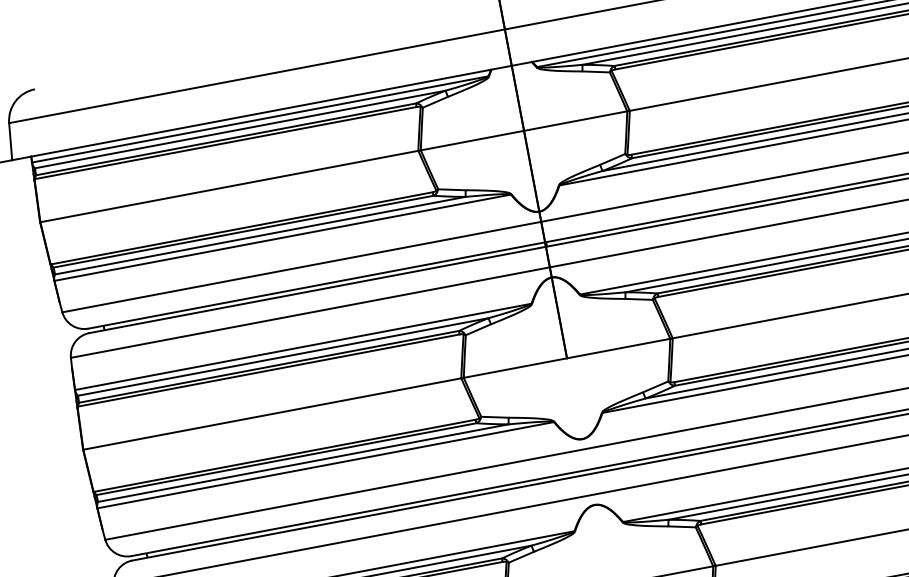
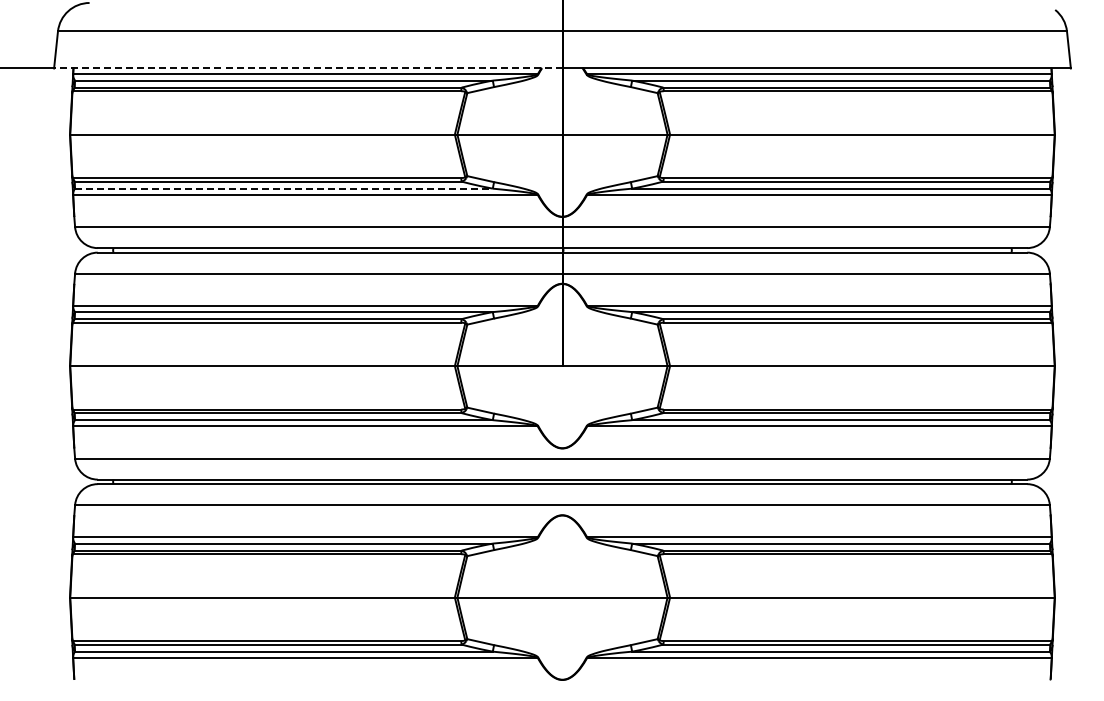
line: (261, 113) -> (307, 68), solid -> dashed
line: (259, 235) -> (283, 188), solid -> dashed

